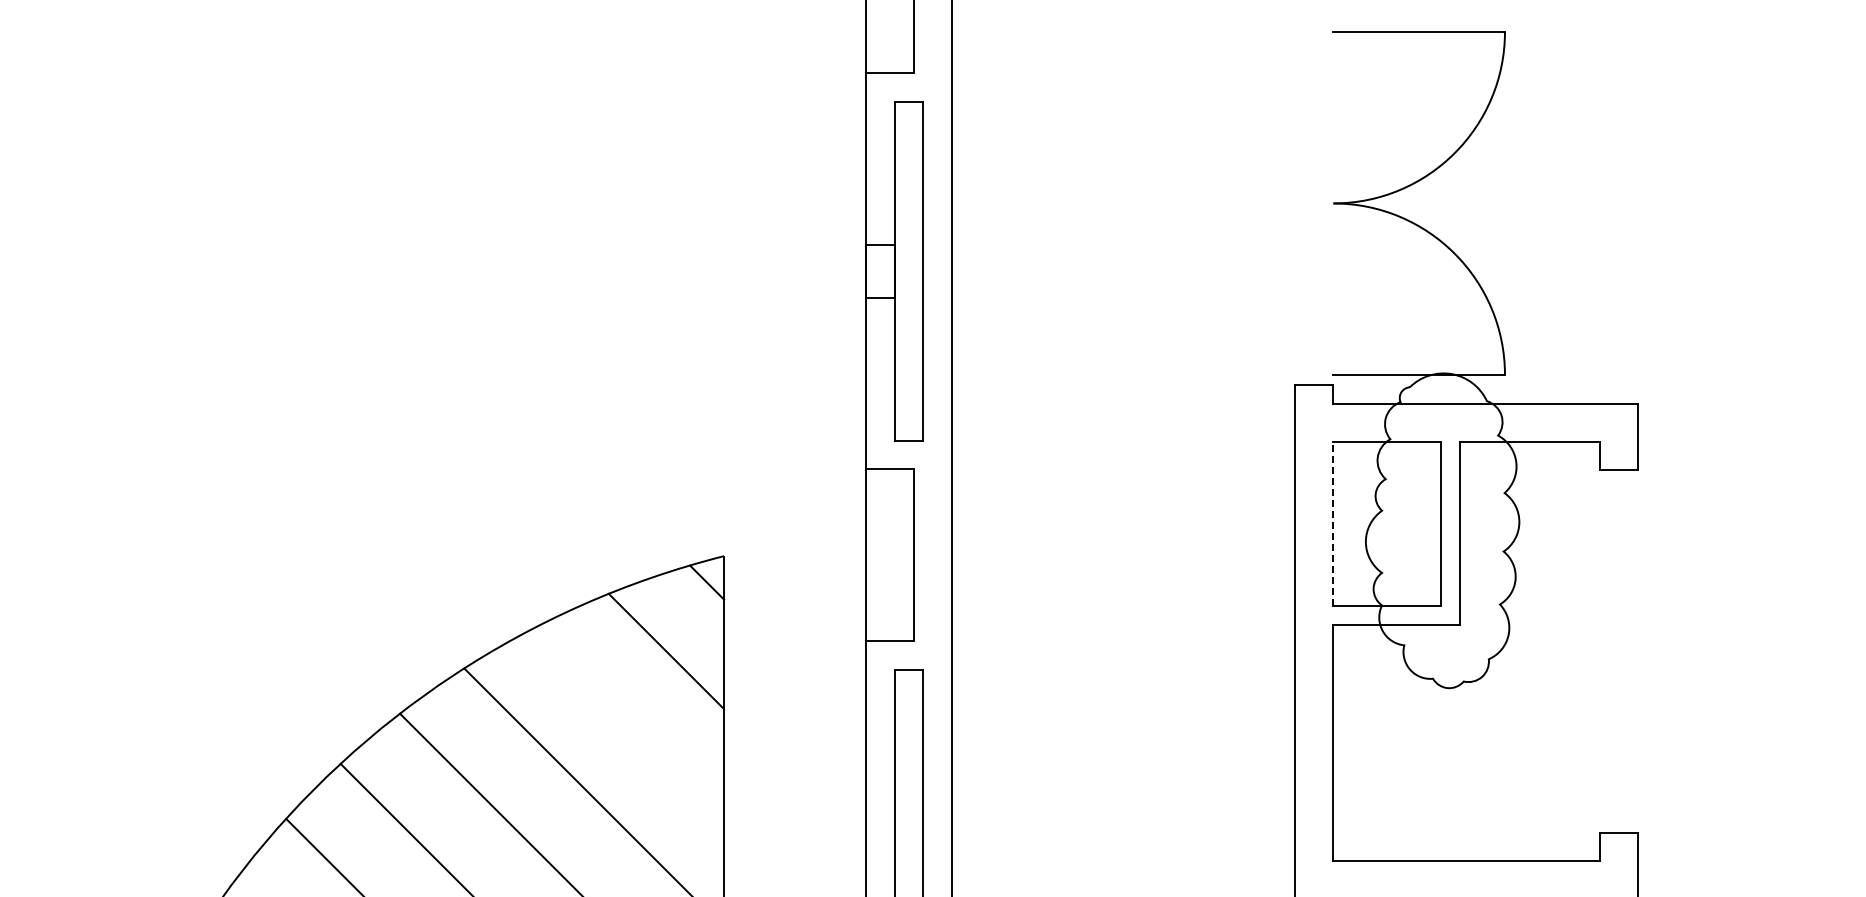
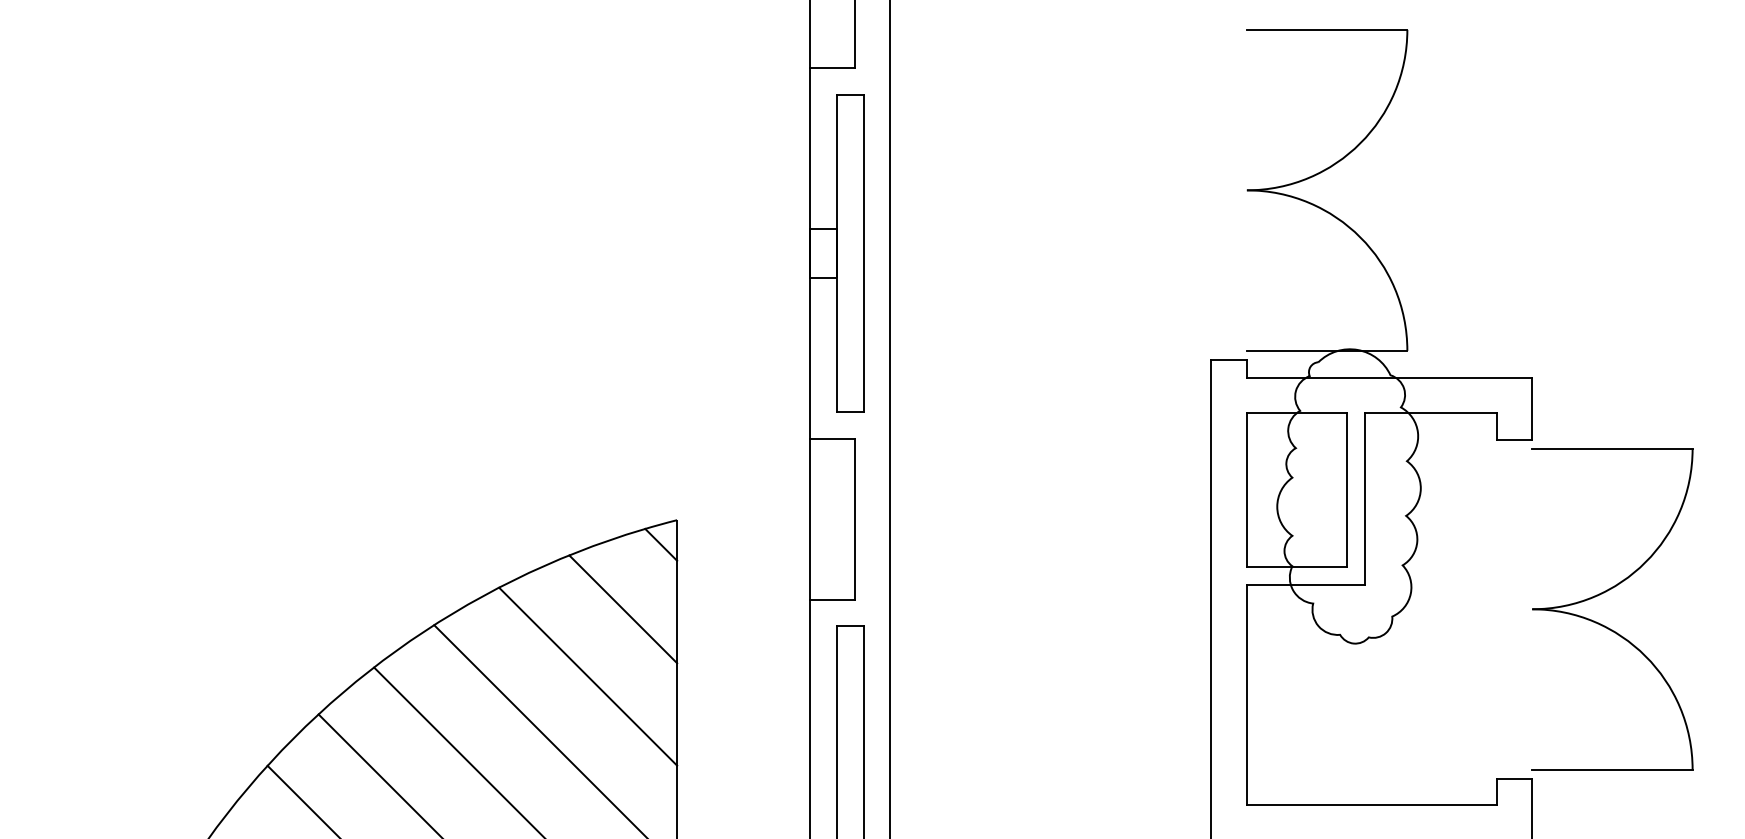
line: (1333, 523) -> (1247, 489), dashed -> solid
part: (1715, 634) -> (1604, 593), added
line: (628, 723) -> (587, 676), added

